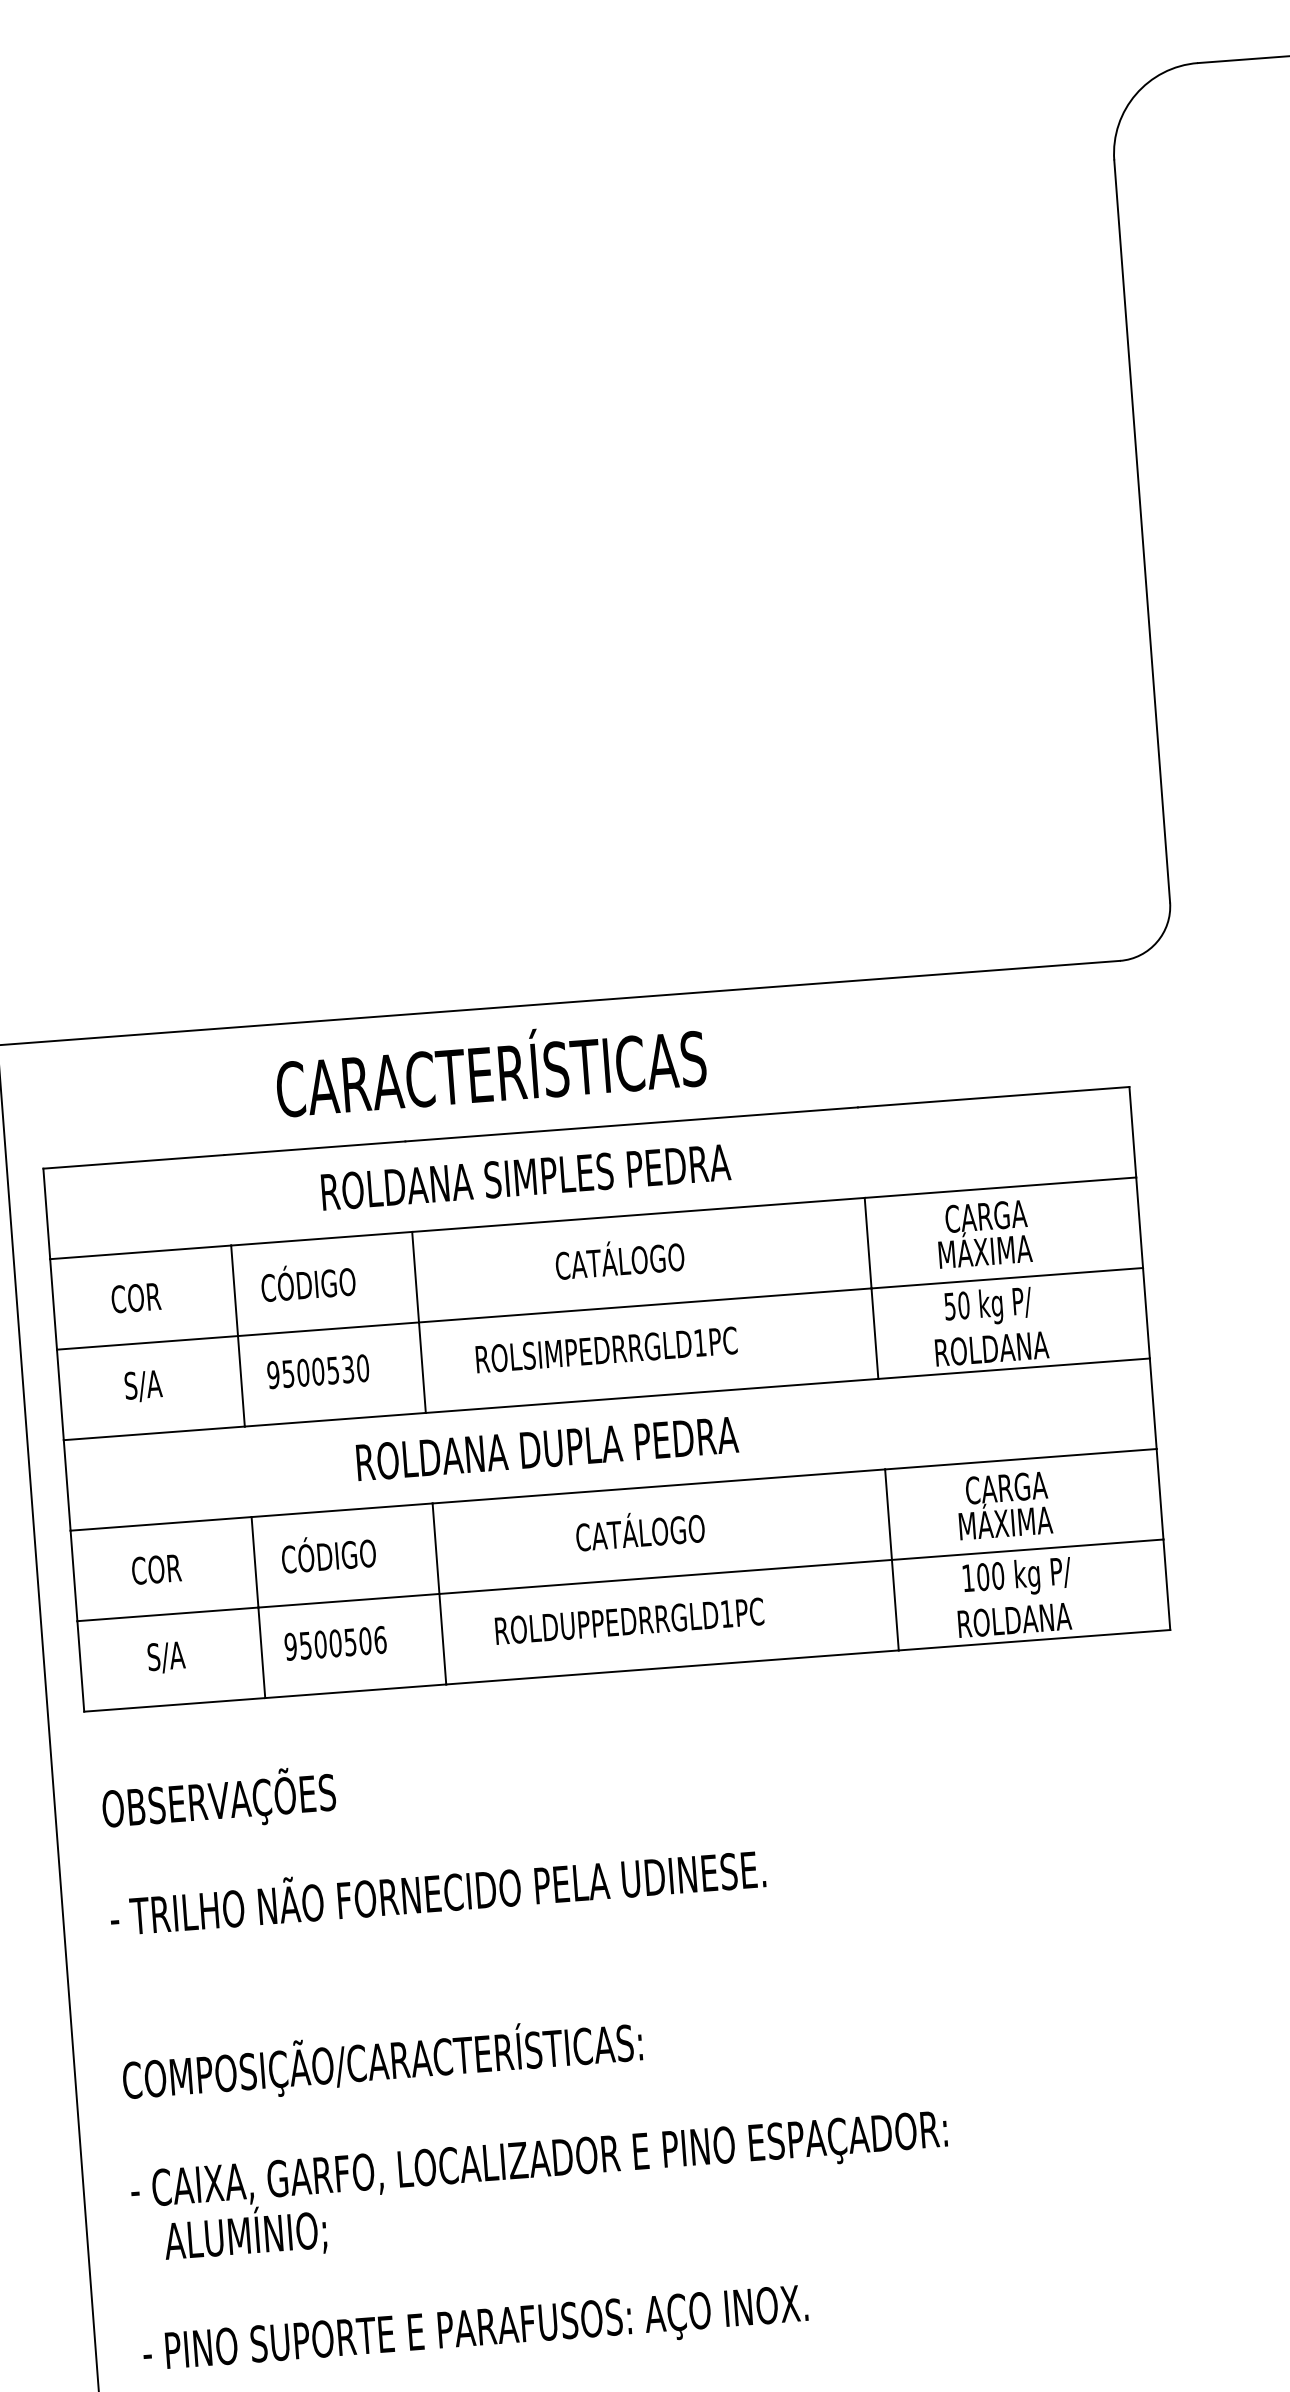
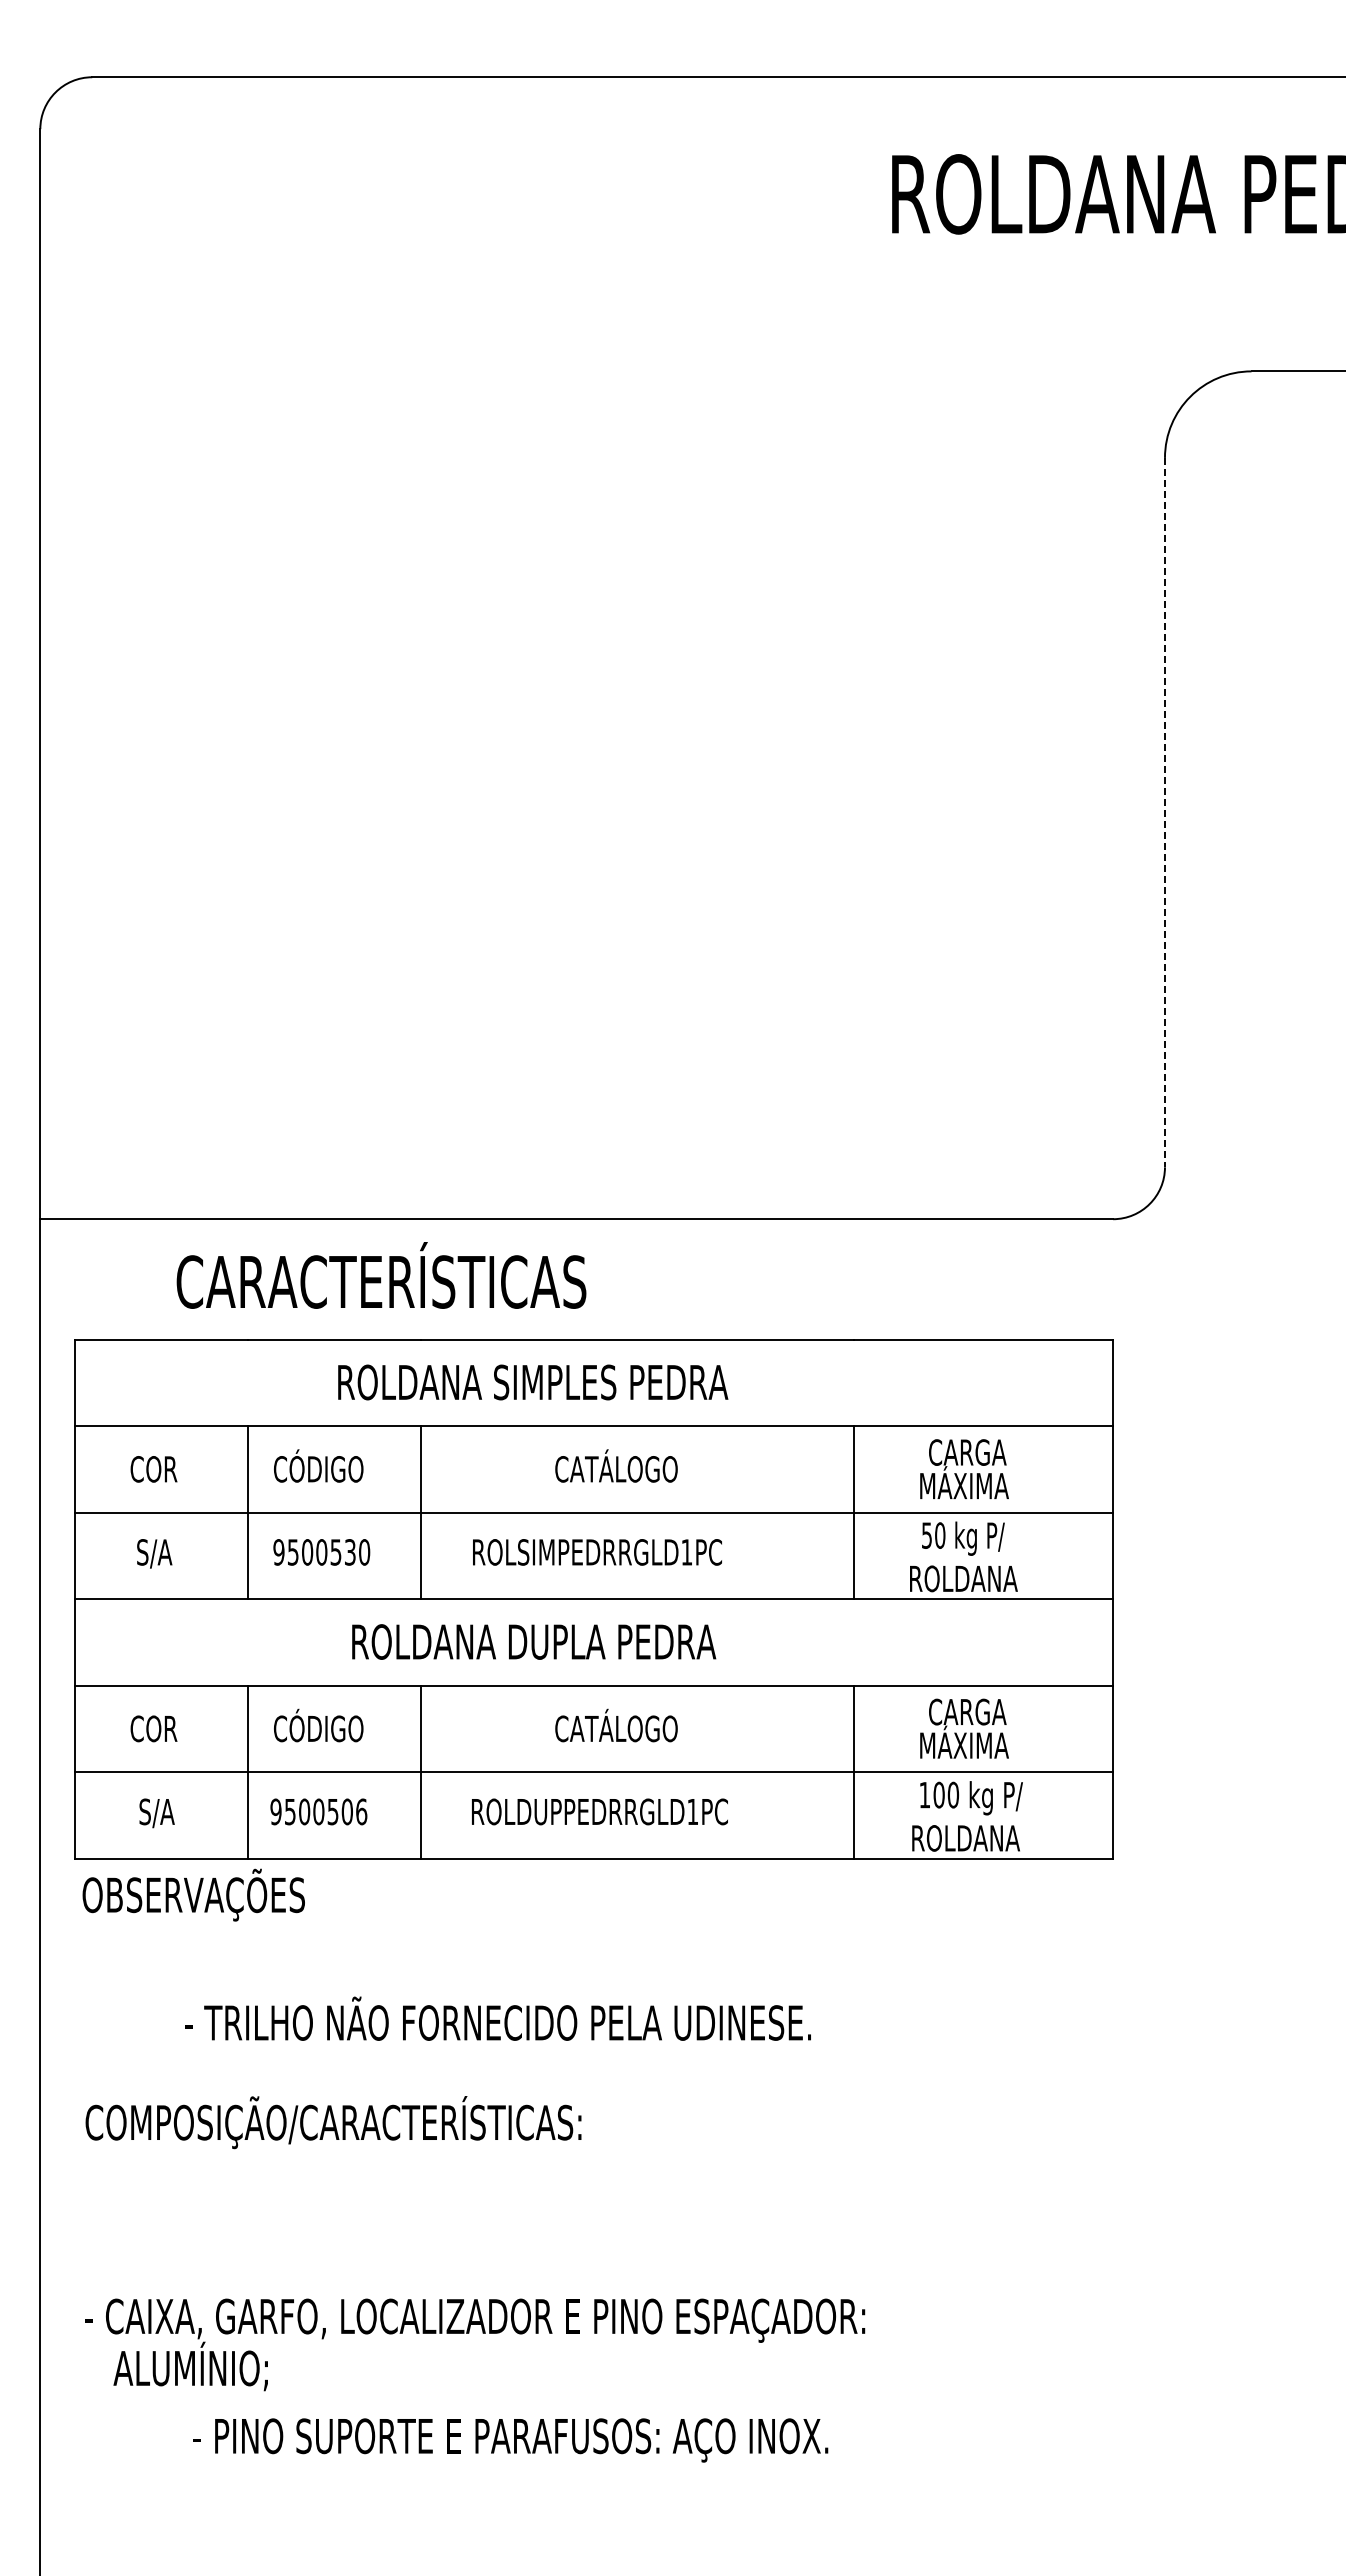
line: (1141, 531) -> (1164, 812), solid -> dashed
text: (490, 1067) -> (381, 1275), moved
text: (218, 1800) -> (193, 1894), moved
text: (436, 1888) -> (497, 2018), moved
text: (382, 2061) -> (333, 2122), moved
text: (475, 2332) -> (510, 2440), moved

